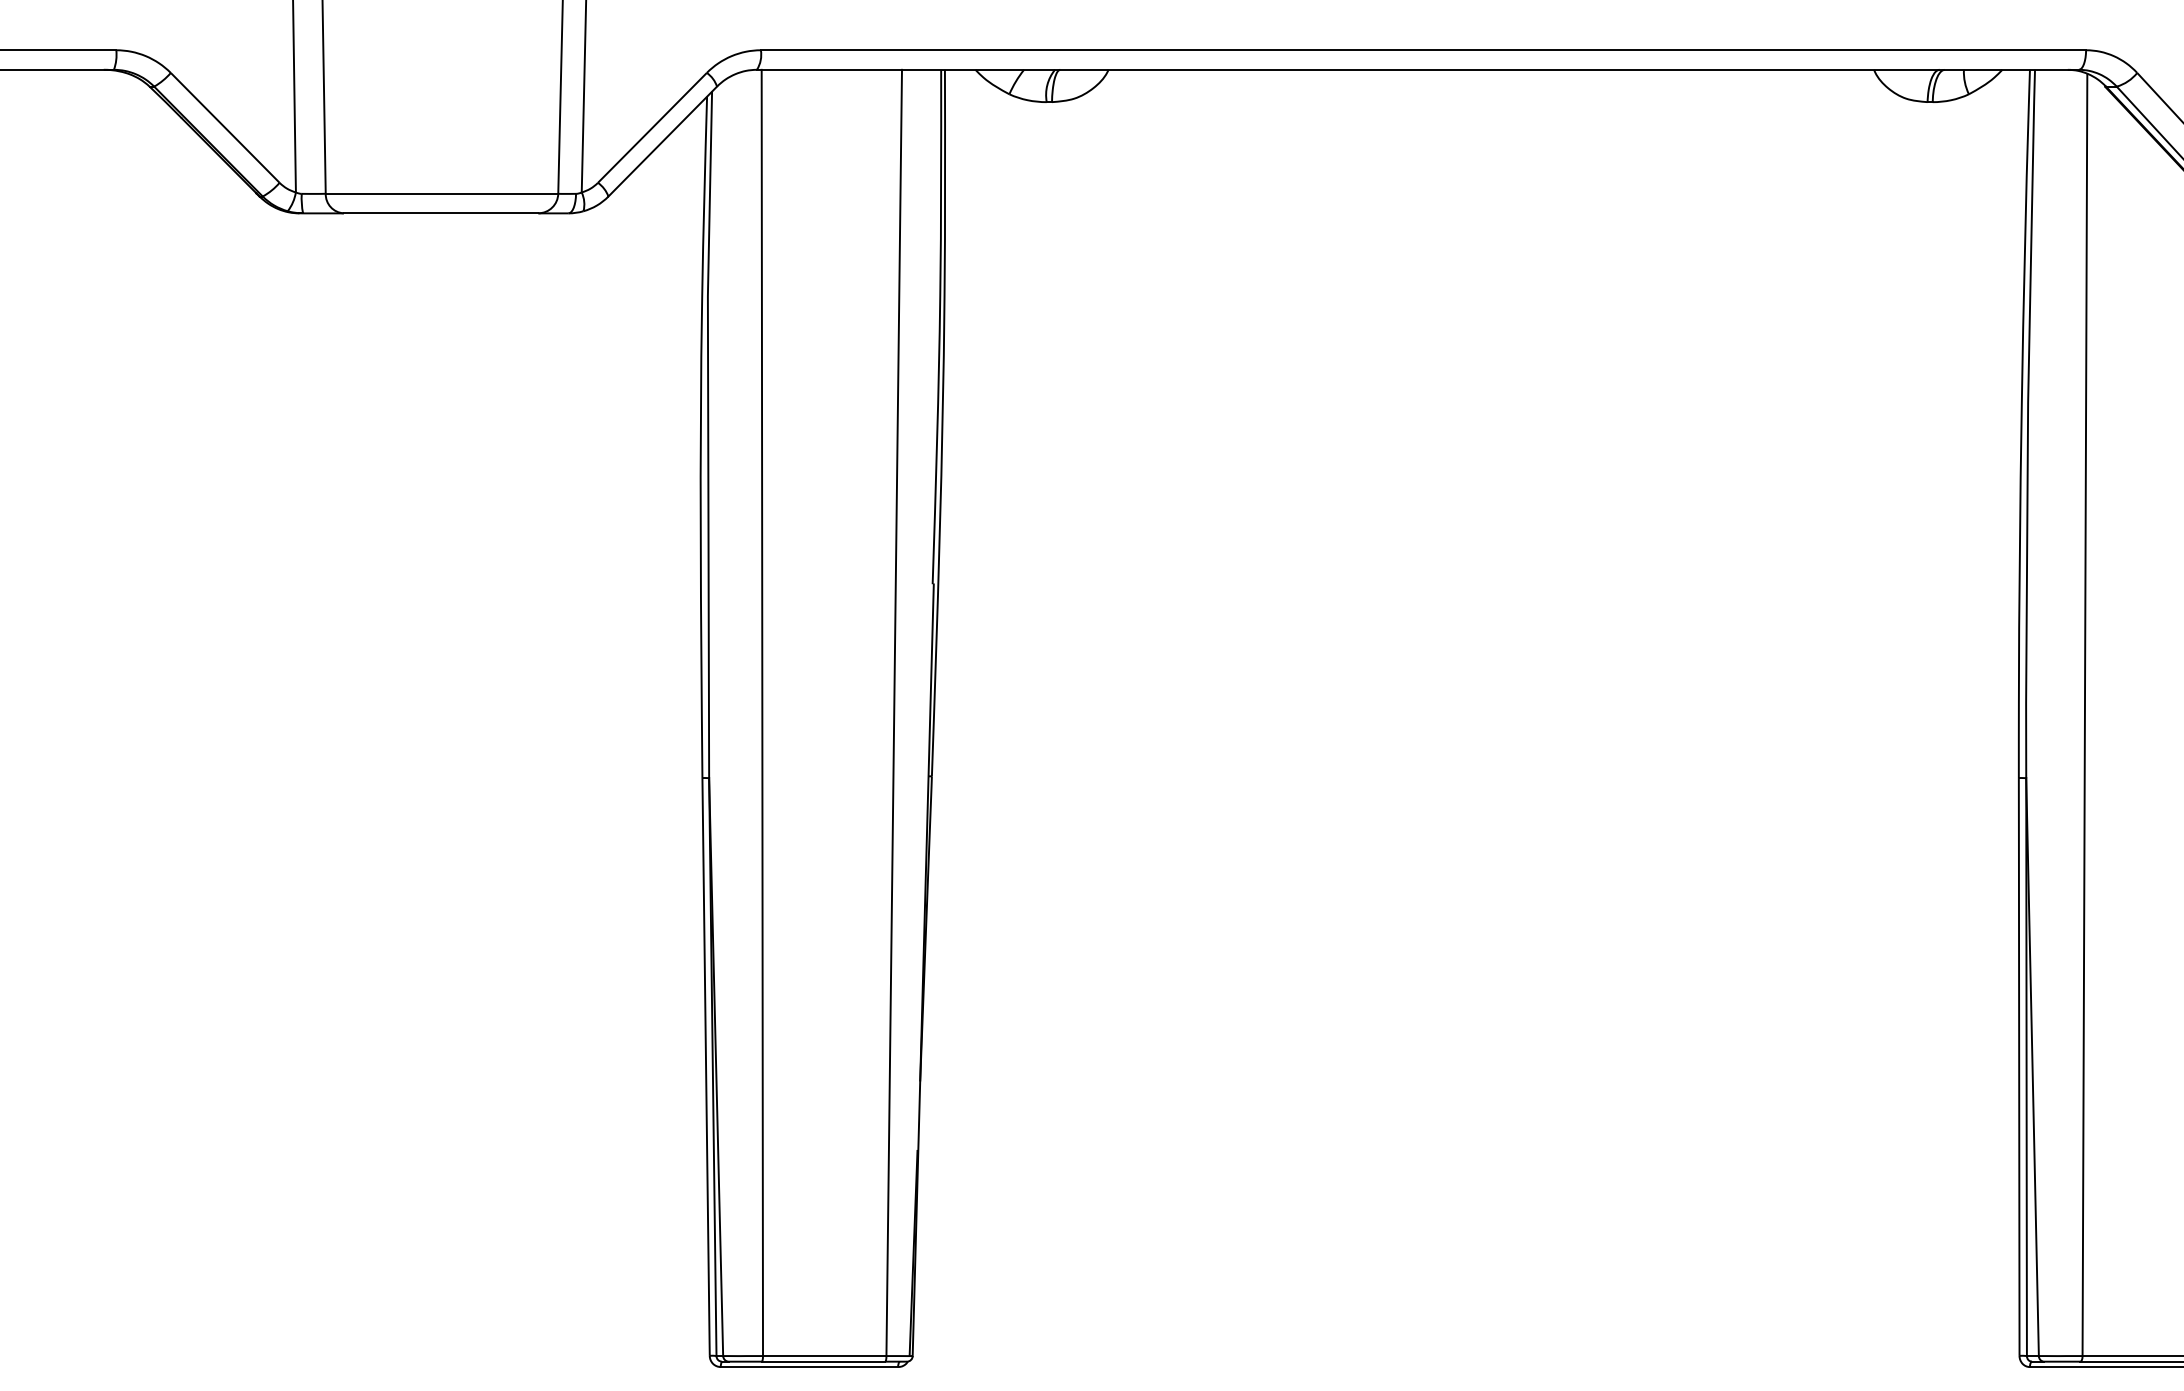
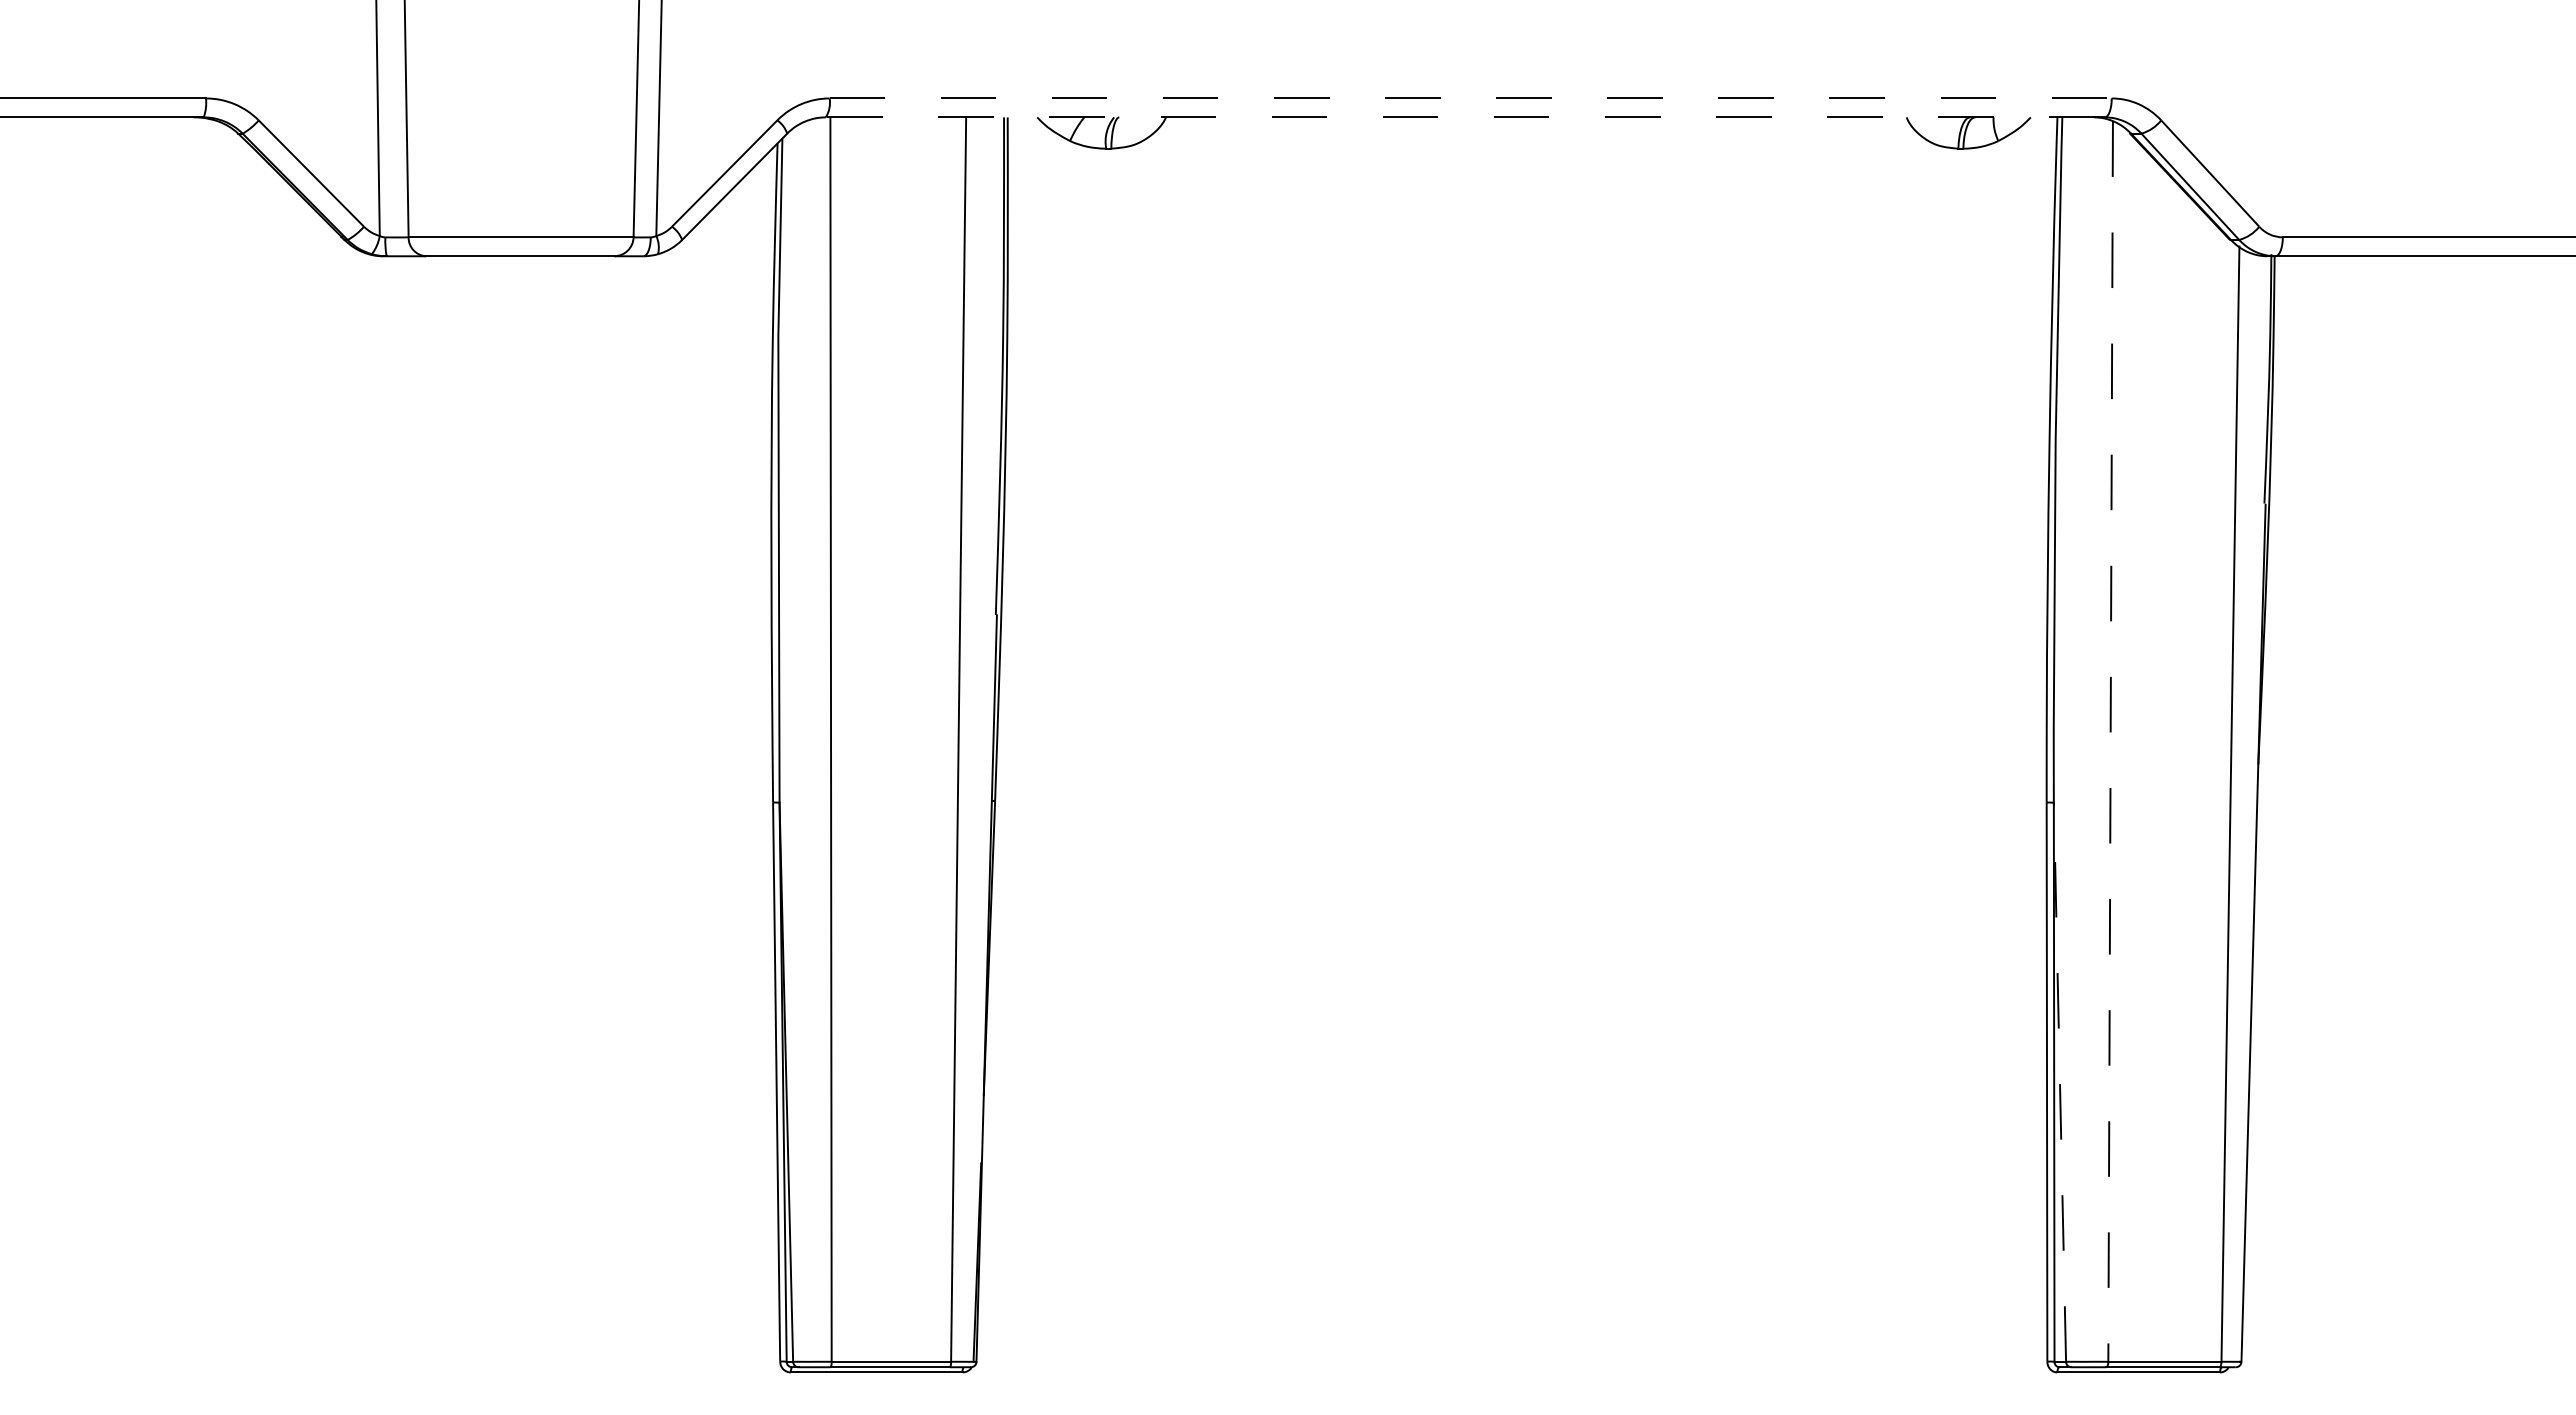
line: (1424, 50) -> (1471, 98), solid -> dashed
line: (1418, 69) -> (1465, 117), solid -> dashed
line: (2084, 715) -> (2110, 742), solid -> dashed
line: (2032, 1067) -> (2059, 1082), solid -> dashed

